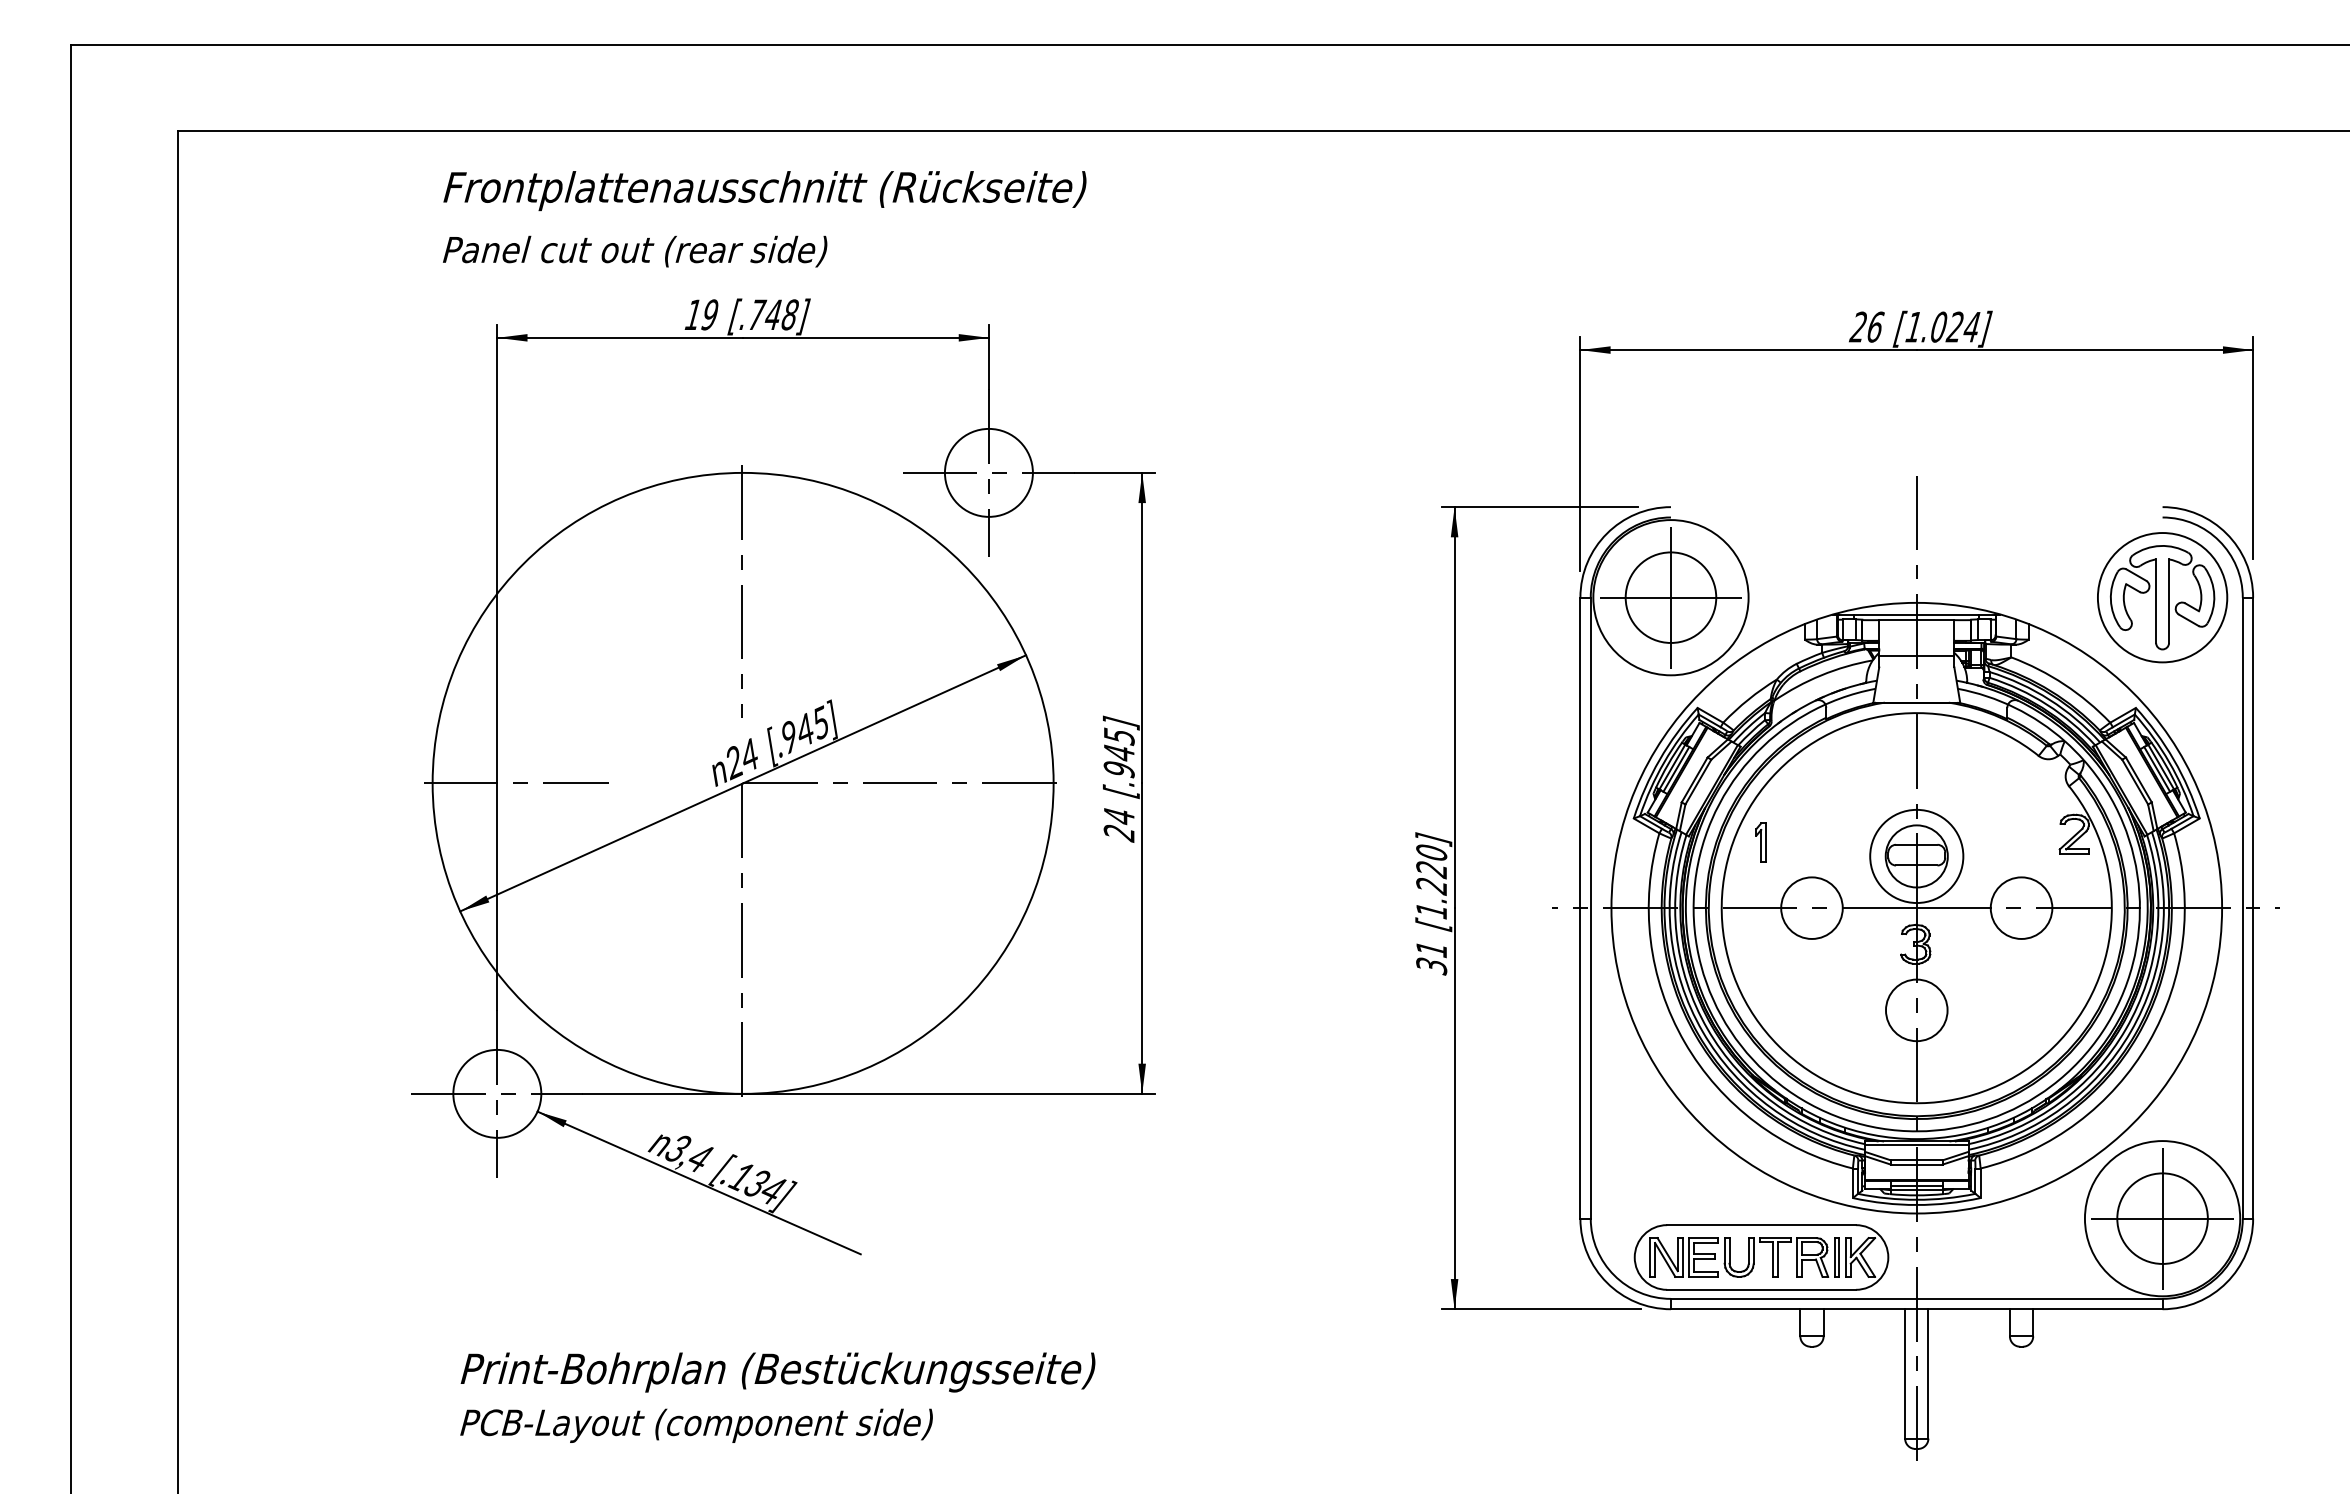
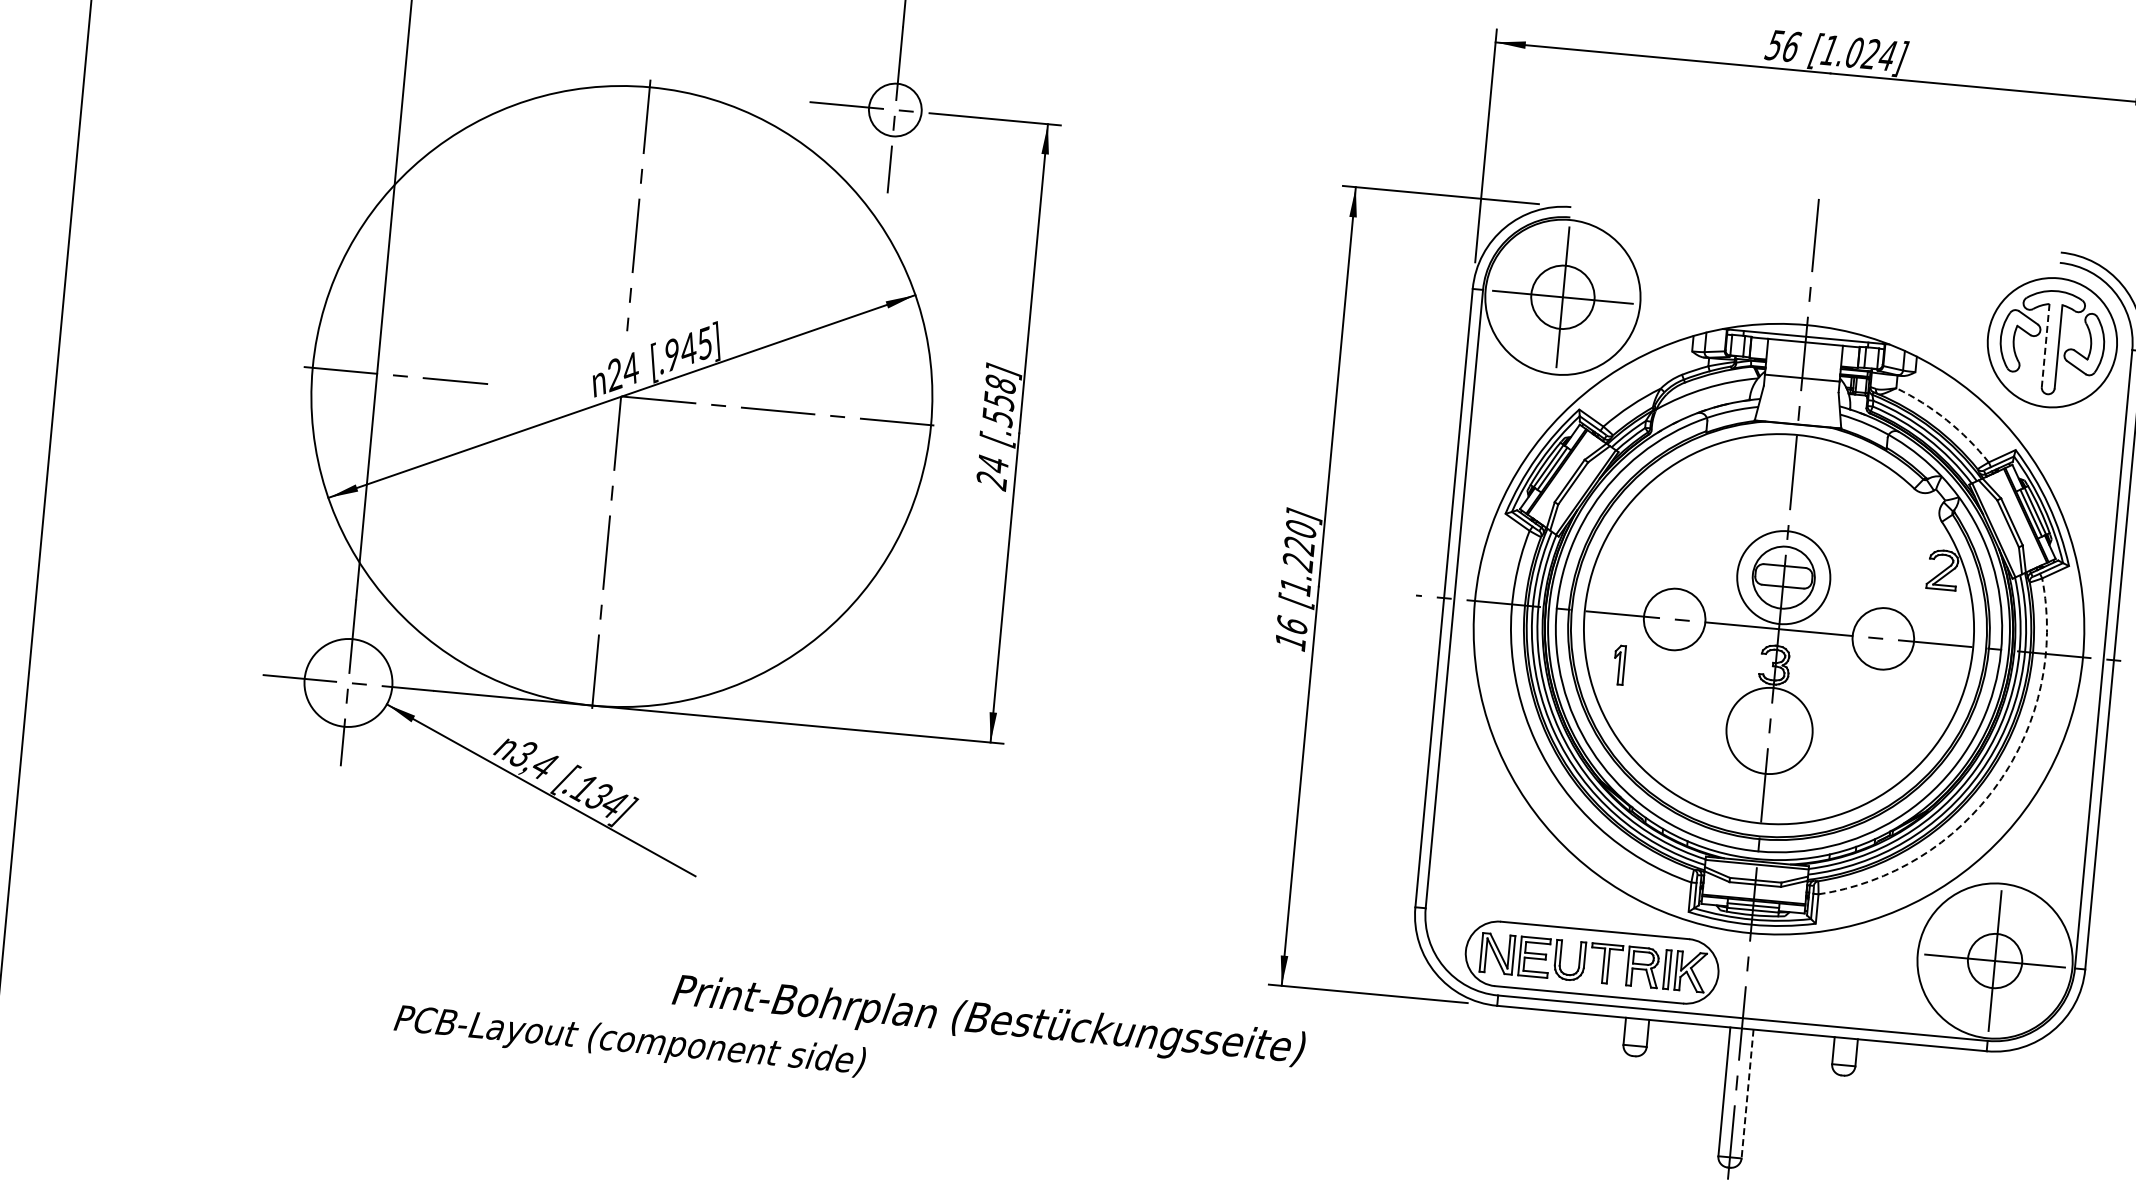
text: (1858, 326) -> (1774, 44), 26 -> 56
circle: (988, 472) -> (894, 109), size x0.6
circle: (1670, 597) -> (1562, 297), size x0.7
line: (2156, 601) -> (2046, 345), solid -> dashed
arc: (2064, 684) -> (1946, 420), solid -> dashed
text: (1118, 753) -> (998, 401), [.945] -> [.558]
part: (1760, 842) -> (1618, 664), moved
text: (1431, 957) -> (1291, 633), 31 -> 16
circle: (1916, 1010) -> (1769, 731), size x1.4
arc: (2148, 1042) -> (1997, 784), solid -> dashed
circle: (2162, 1218) -> (1995, 960), size x0.6
text: (777, 1372) -> (988, 1022), moved
line: (1928, 1373) -> (1747, 1093), solid -> dashed
text: (696, 1425) -> (629, 1042), moved

